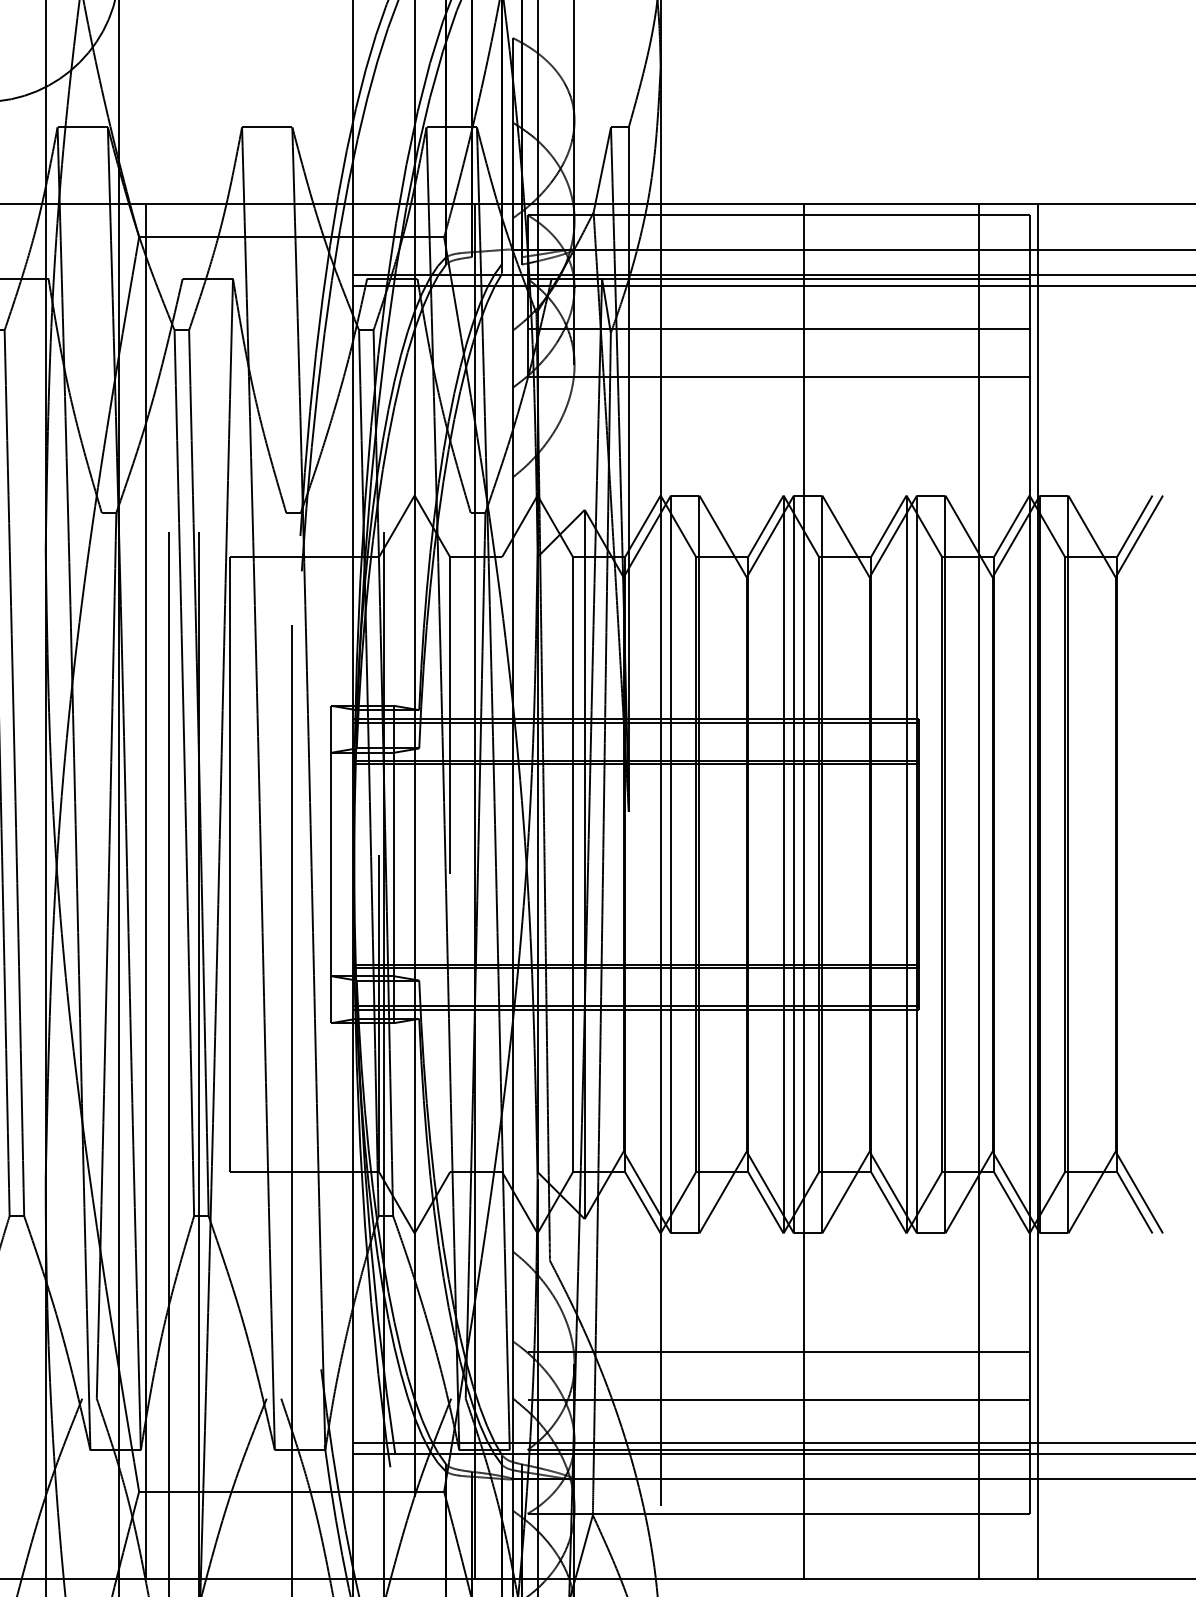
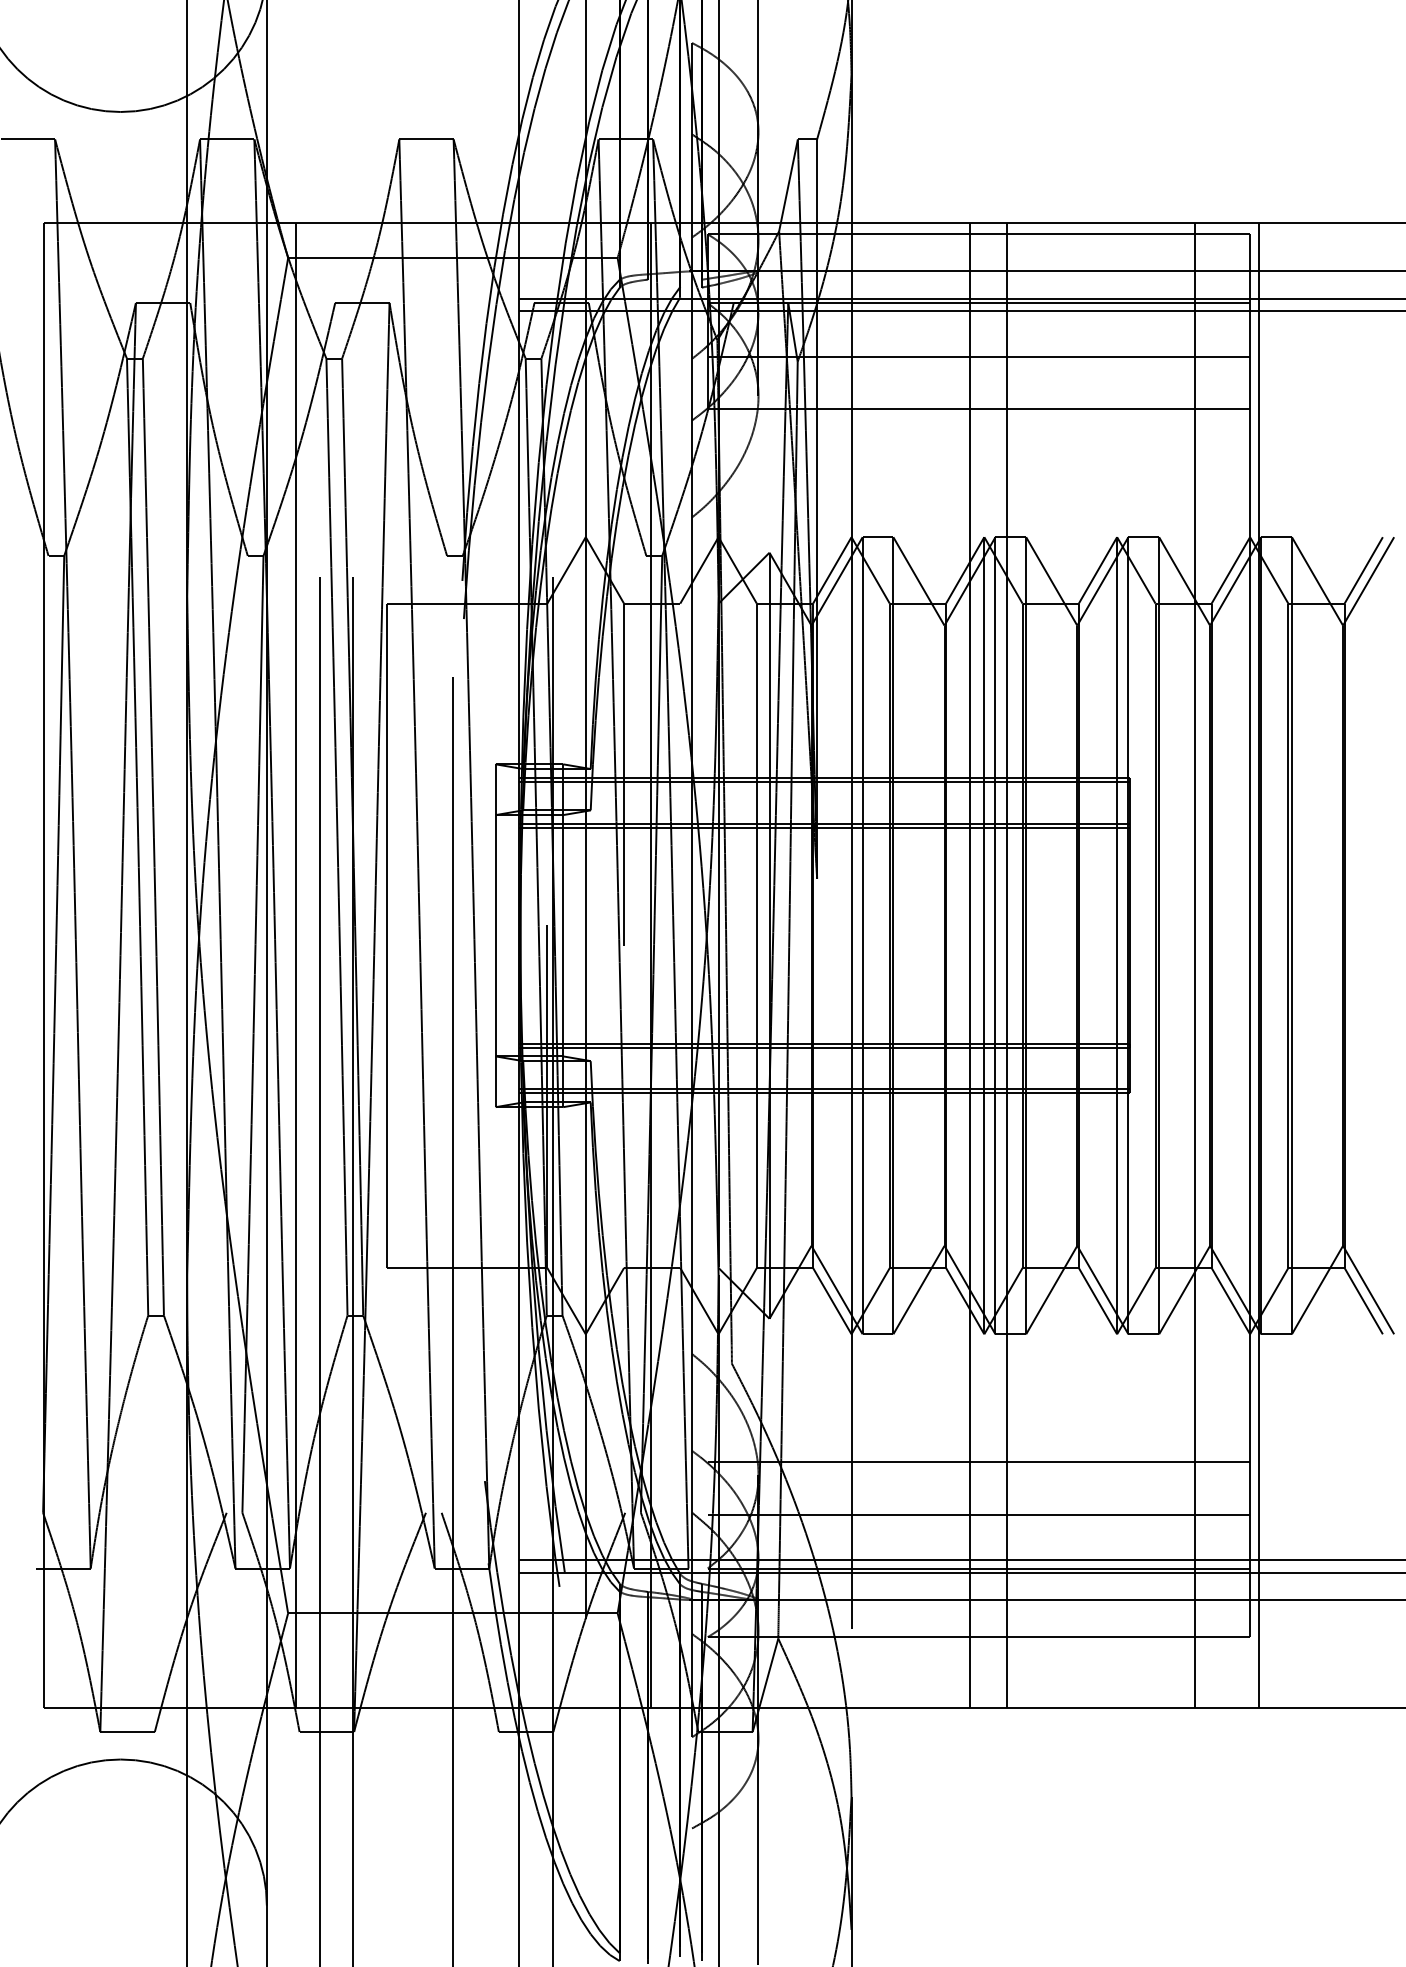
line: (769, 891) -> (969, 964), added

